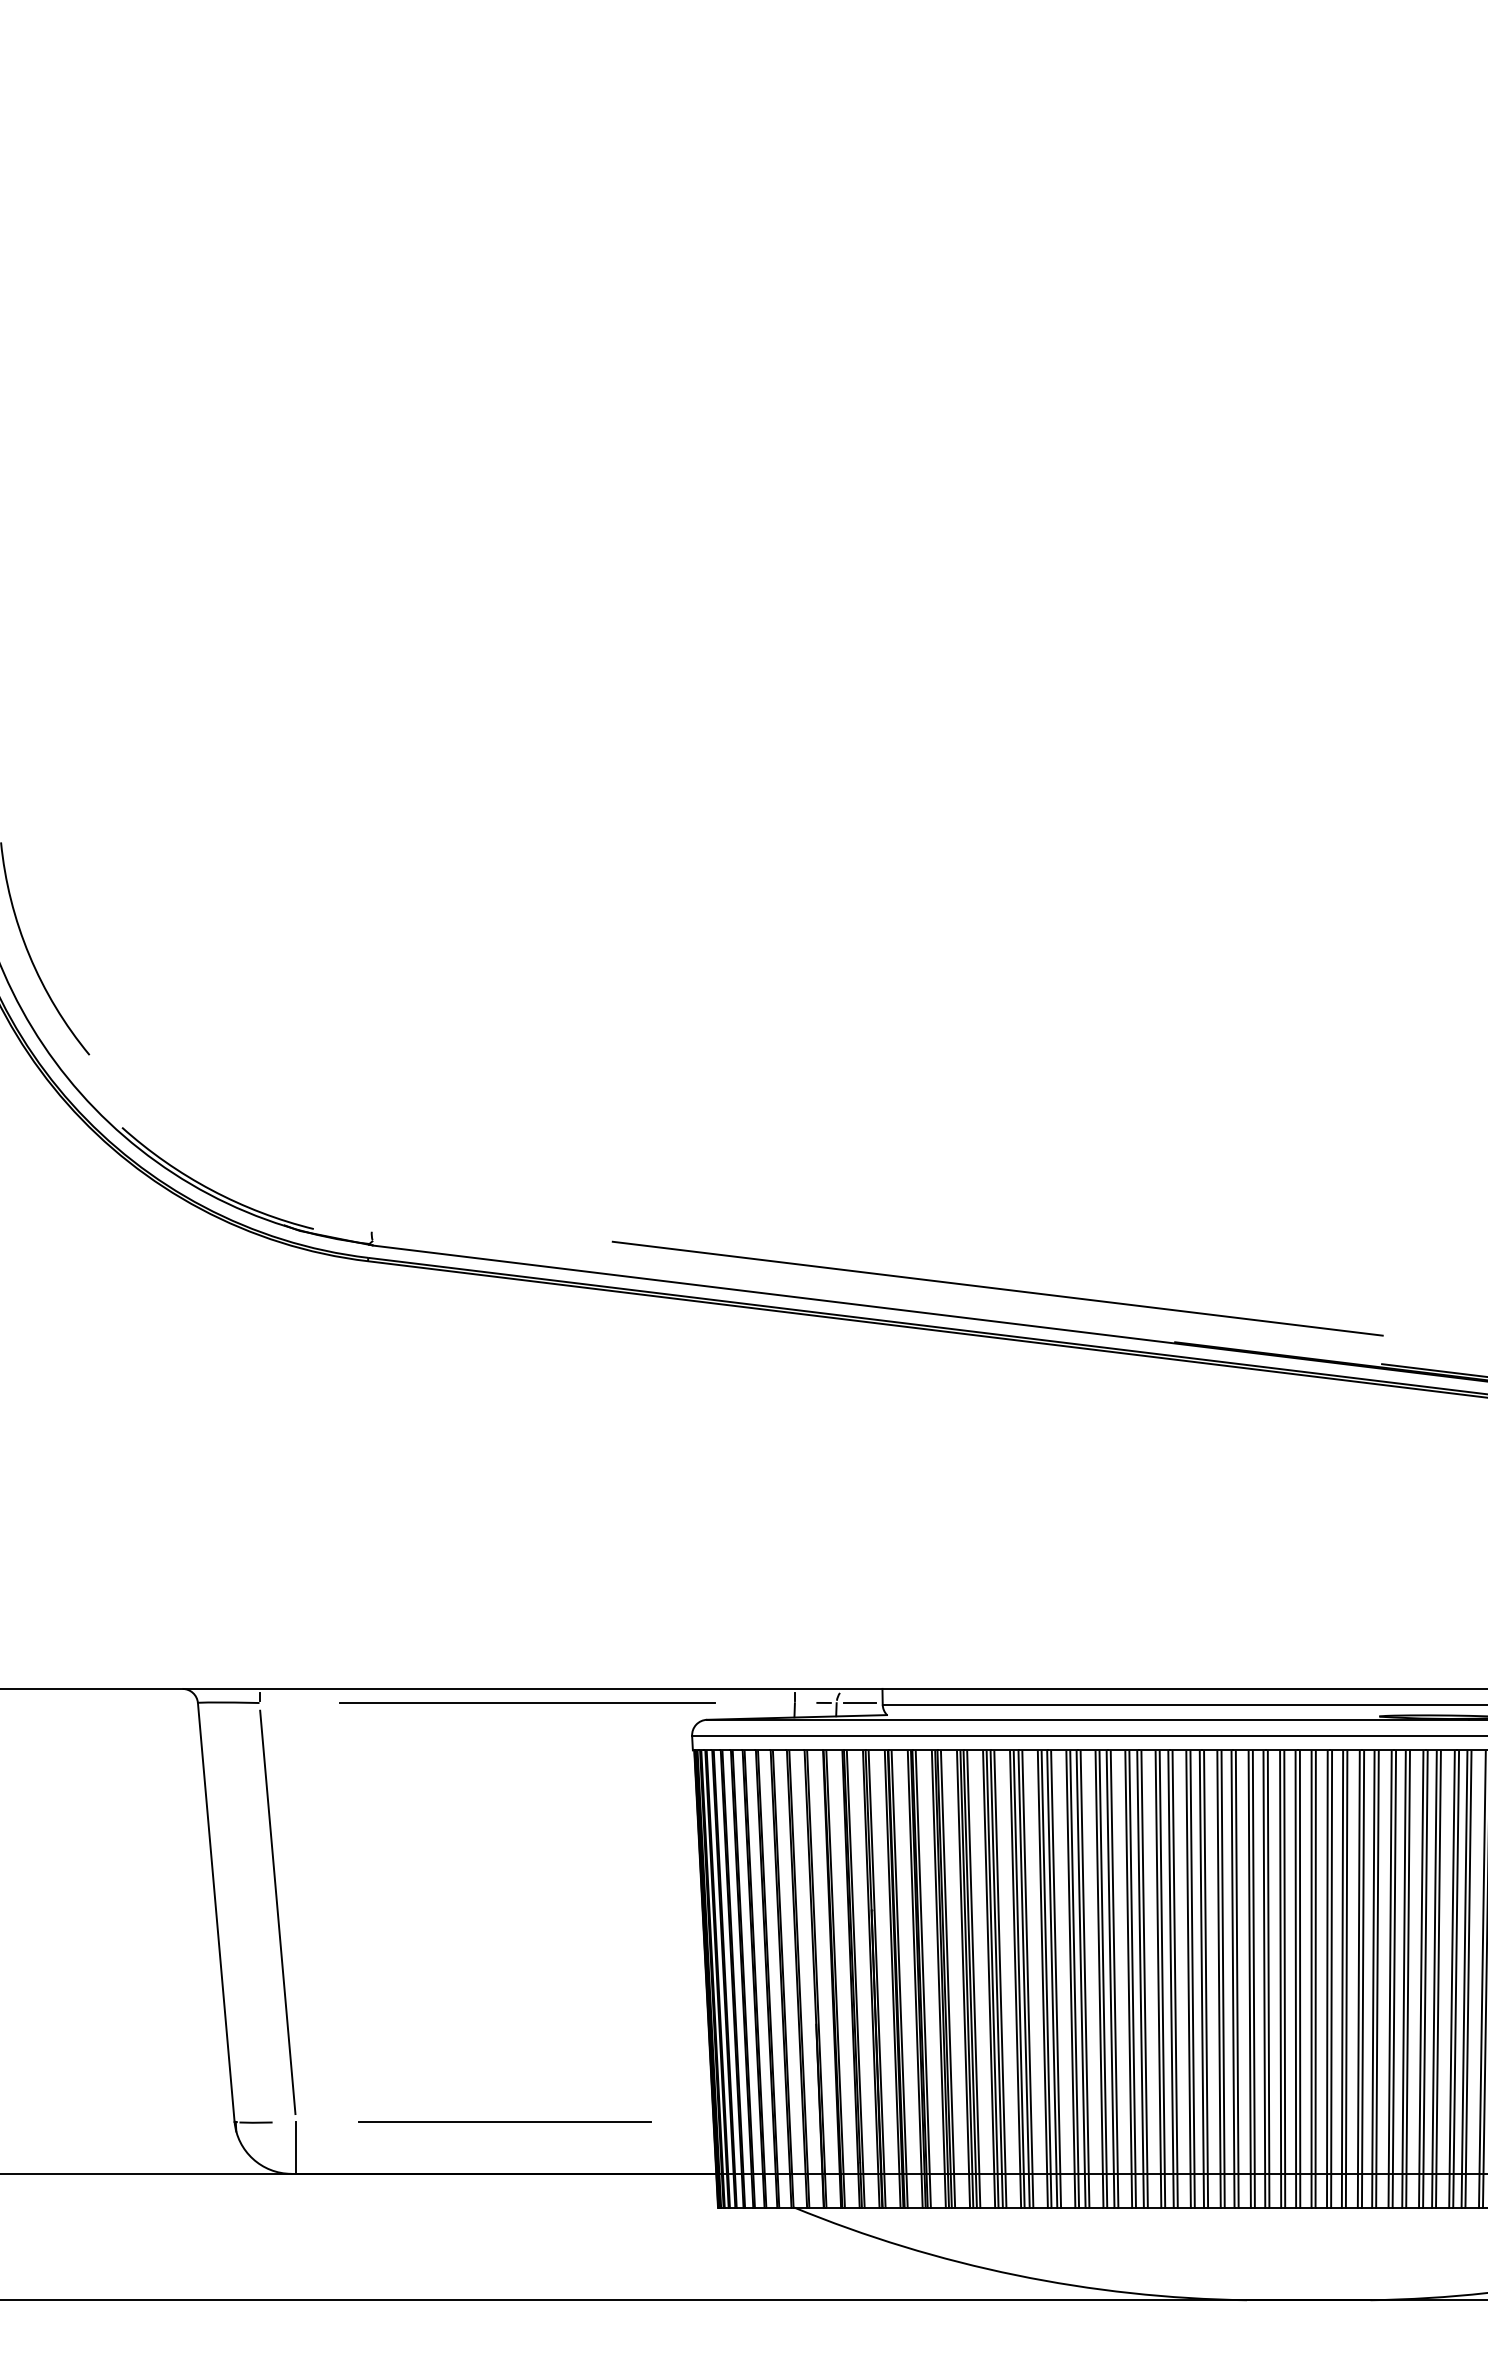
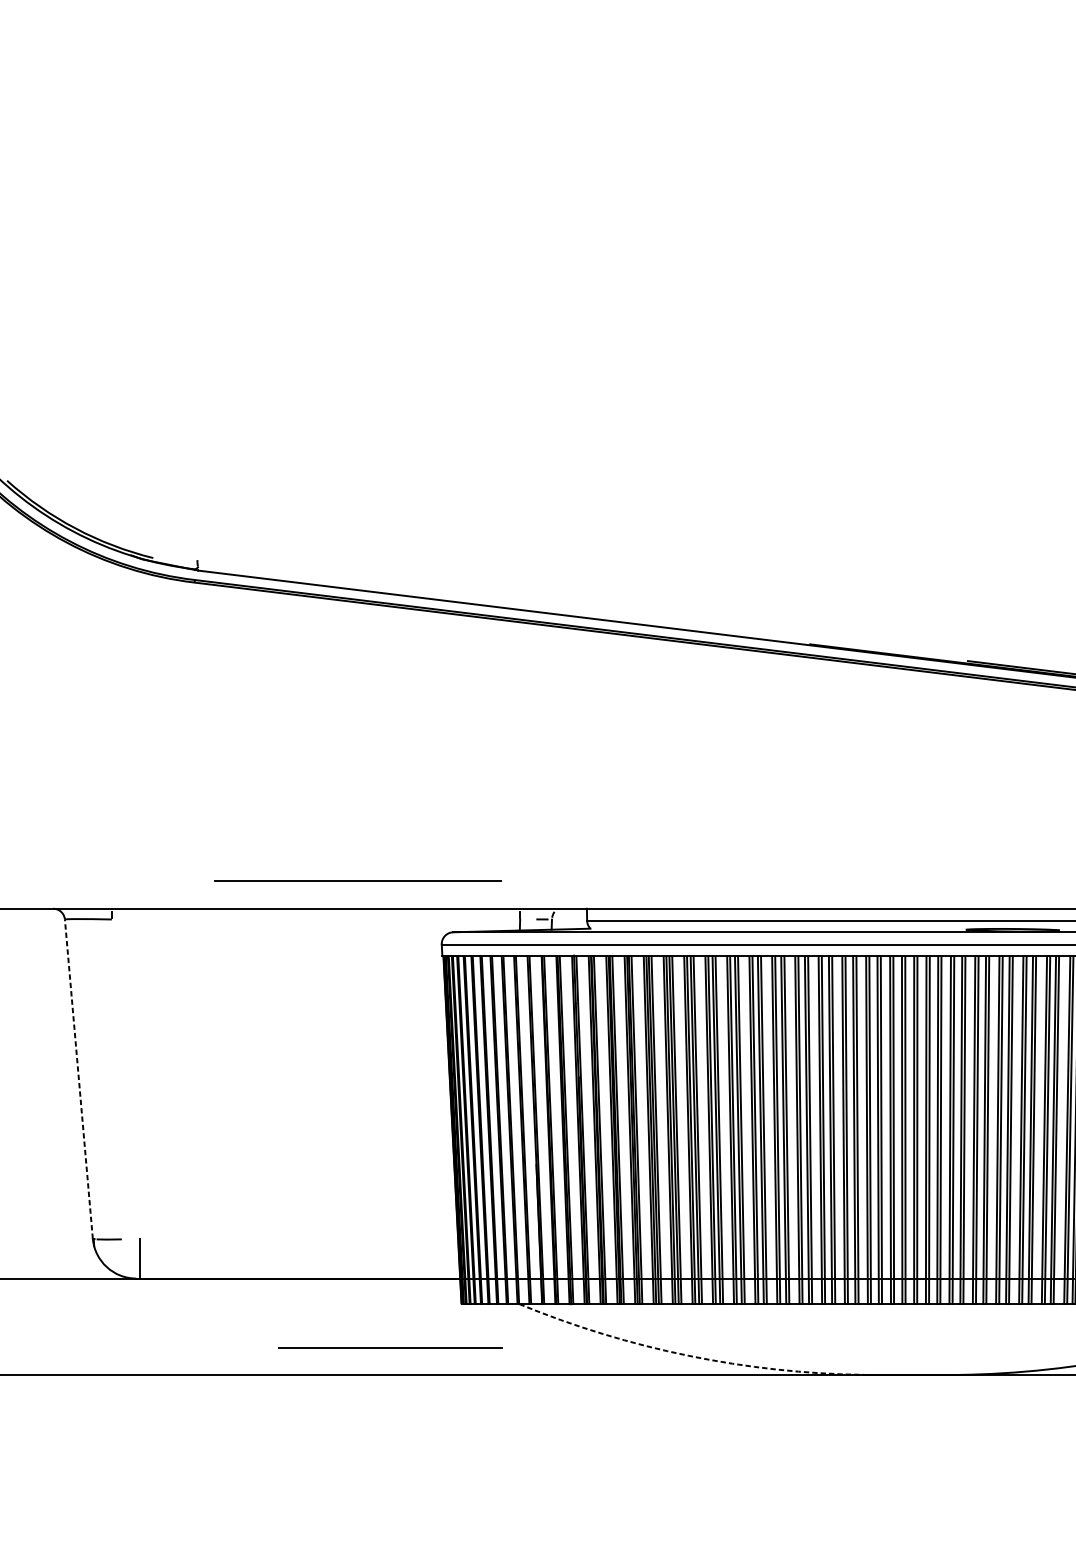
line: (997, 1288) -> (674, 603), removed
line: (527, 1702) -> (358, 880), moved
line: (859, 1703) -> (569, 919), removed
line: (216, 1911) -> (79, 1078), solid -> dashed
line: (277, 1912) -> (125, 1079), removed
line: (504, 2121) -> (390, 1347), moved
arc: (1016, 2275) -> (689, 1356), solid -> dashed

